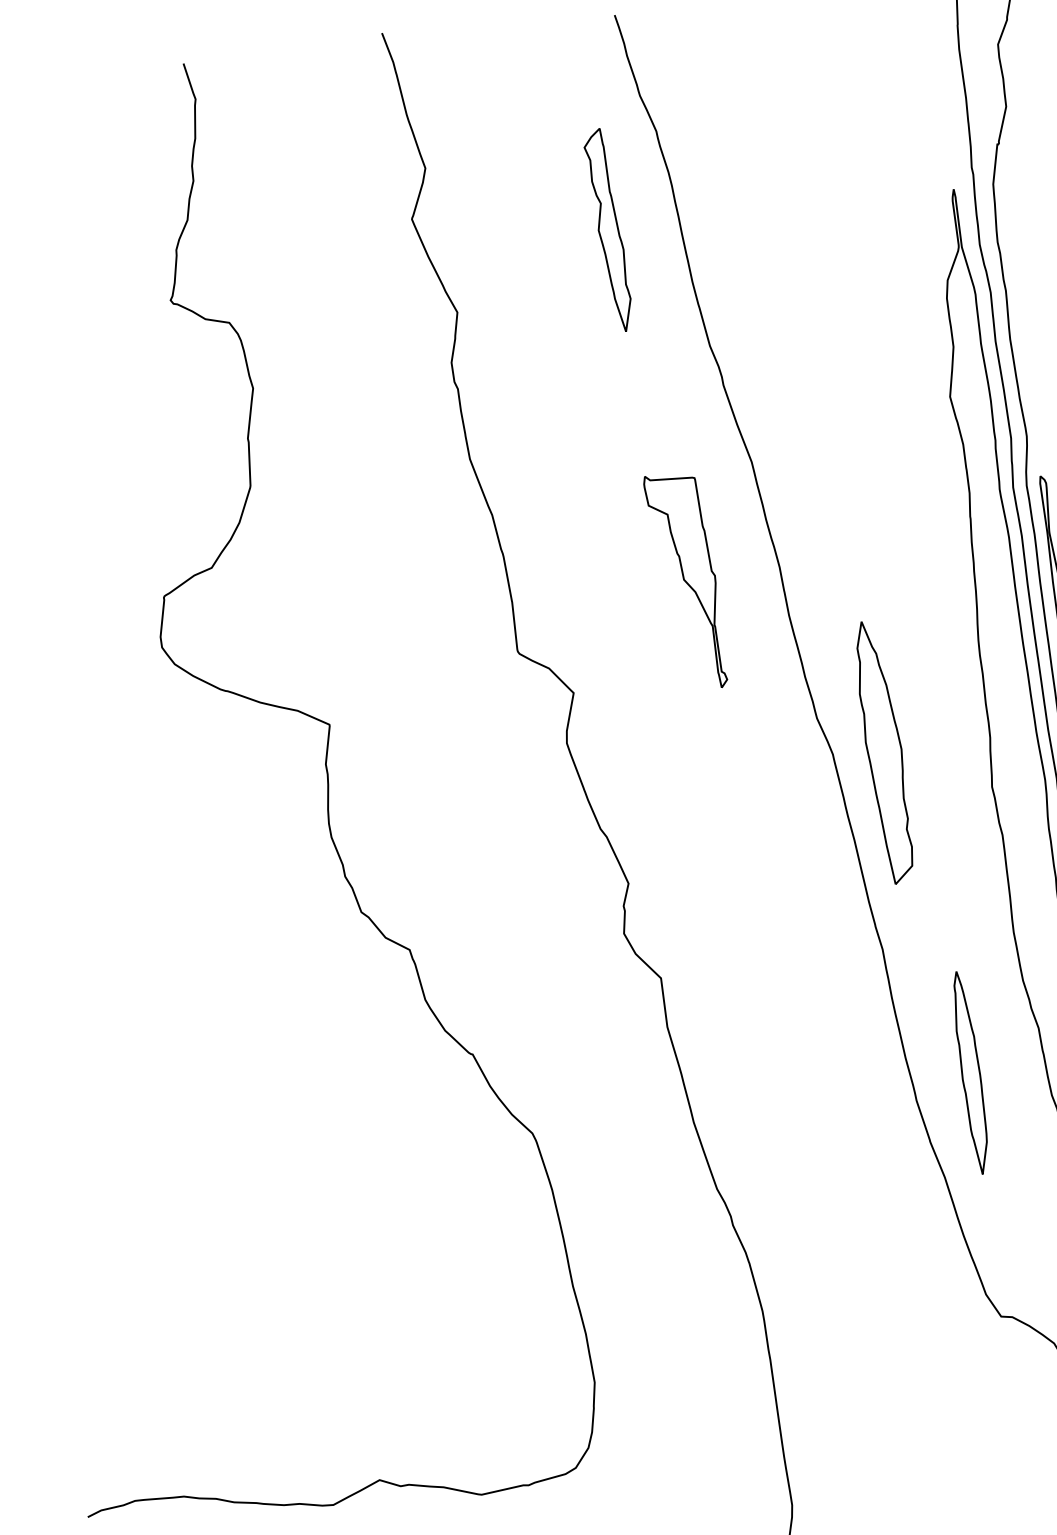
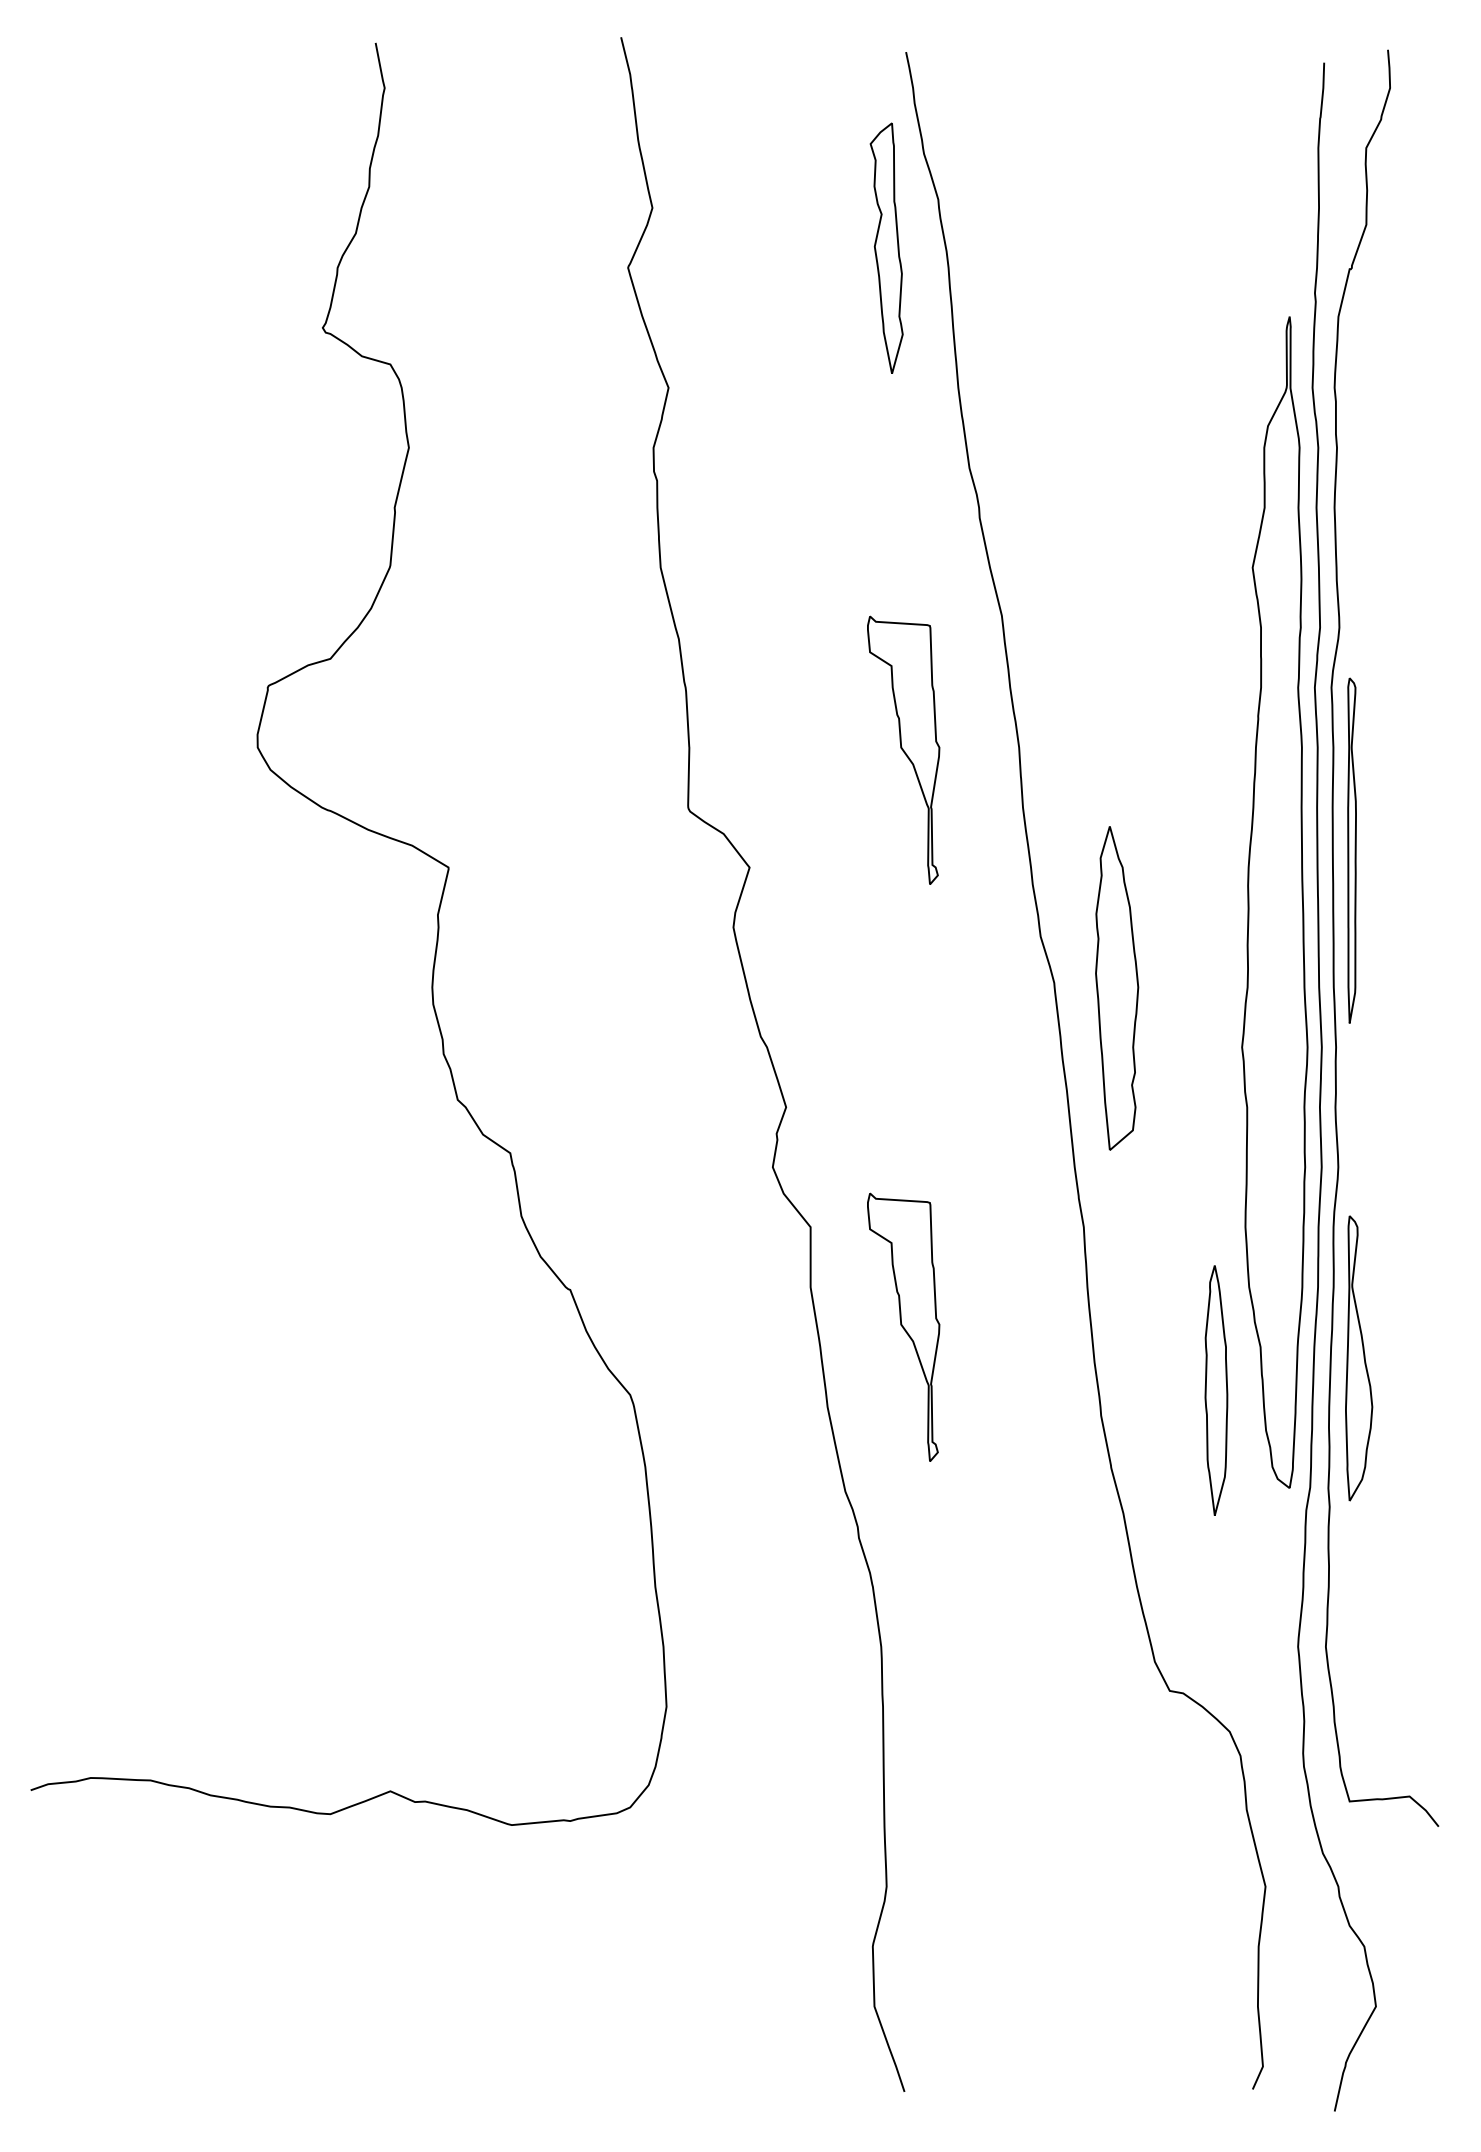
part: (608, 229) -> (886, 247), moved
part: (746, 1049) -> (903, 1326), added
part: (970, 1072) -> (1216, 1390), moved

